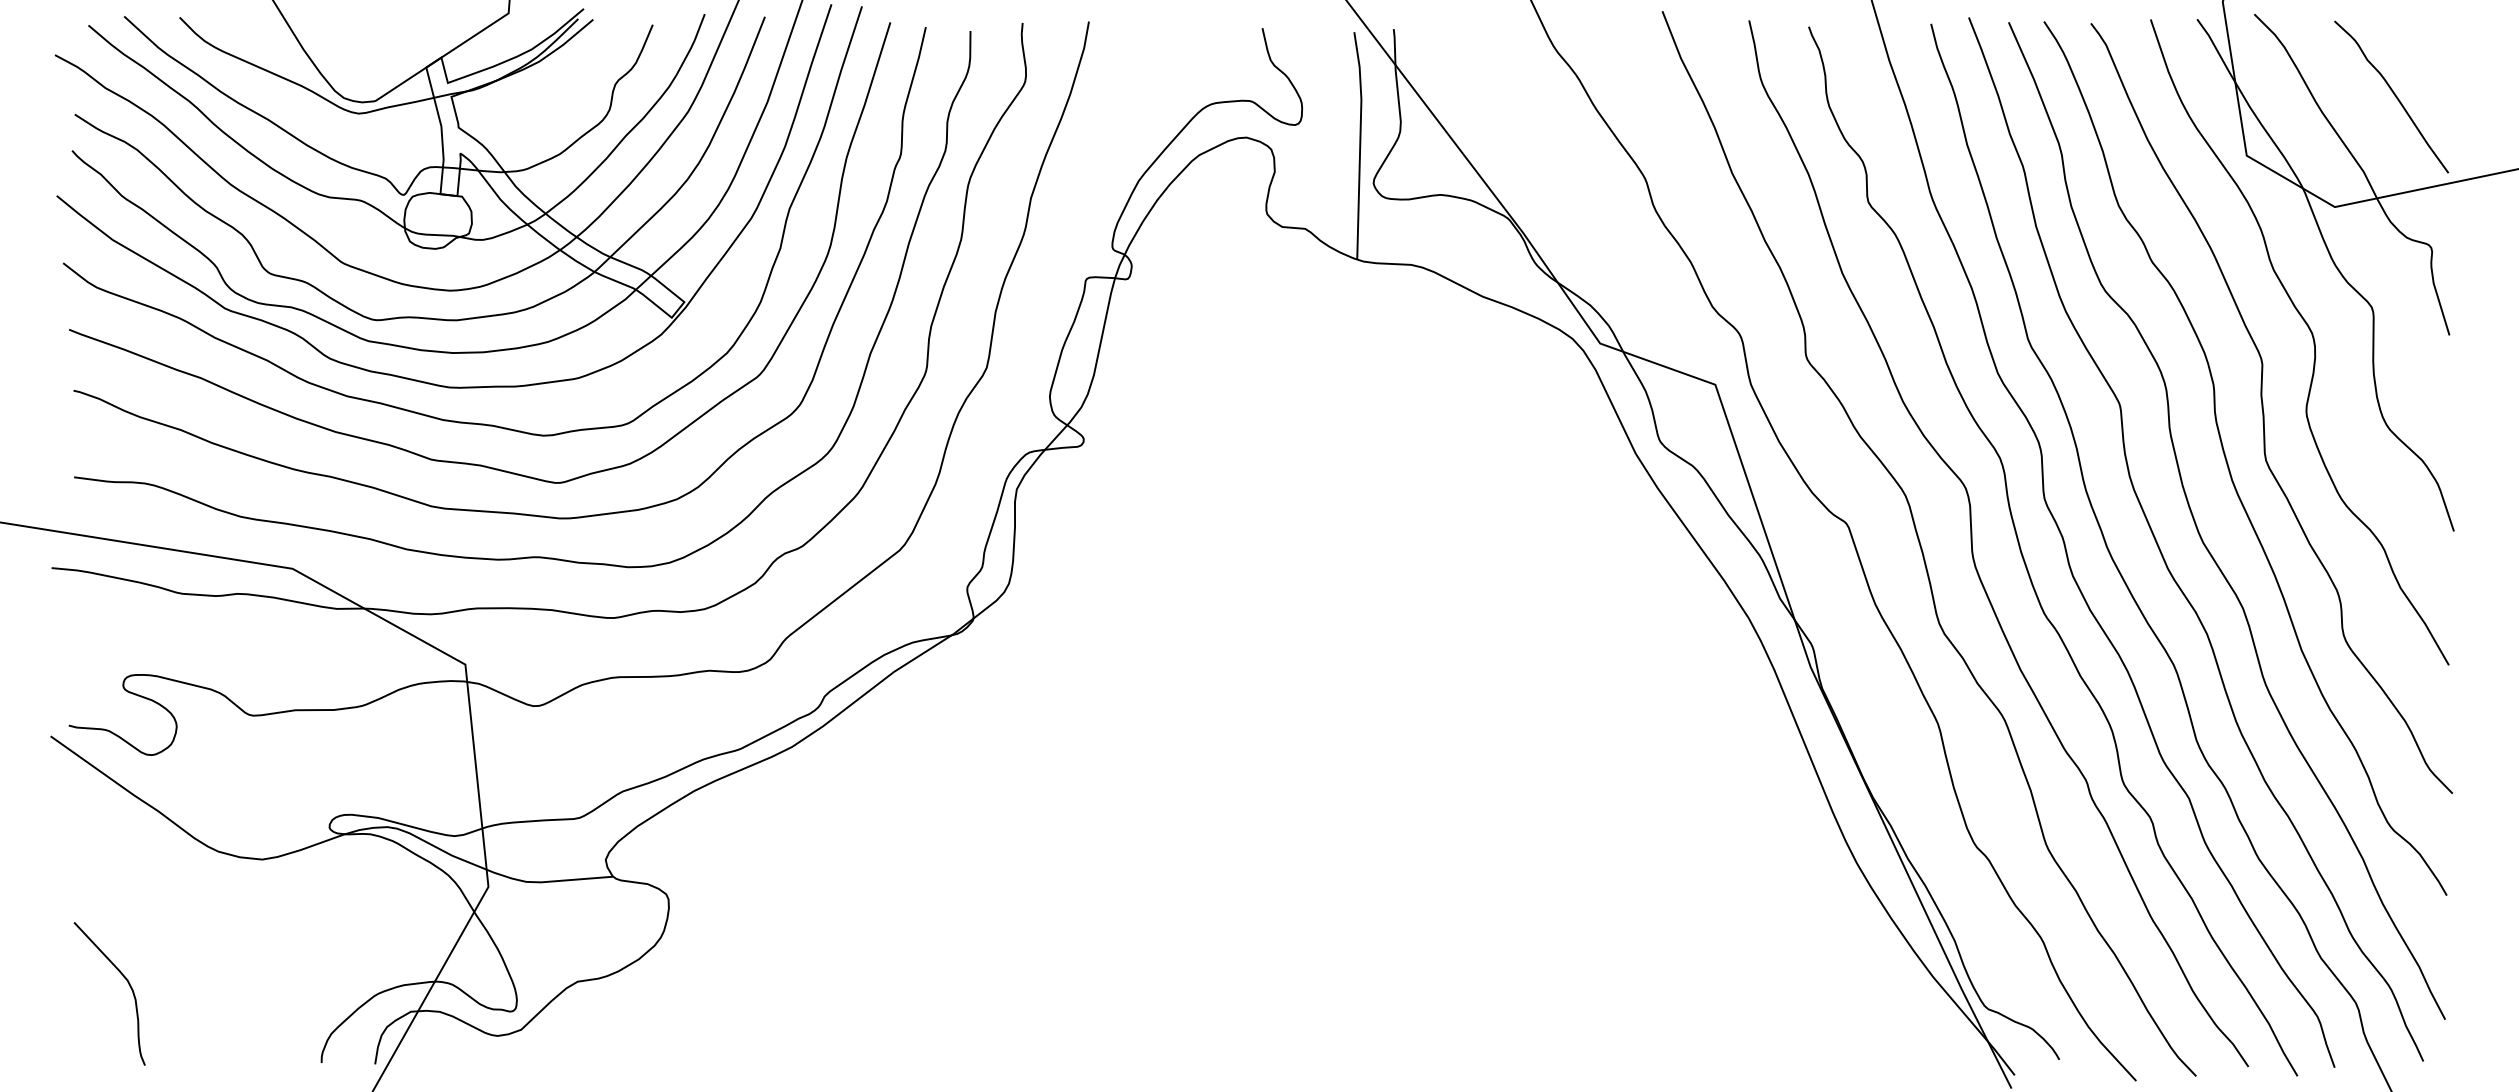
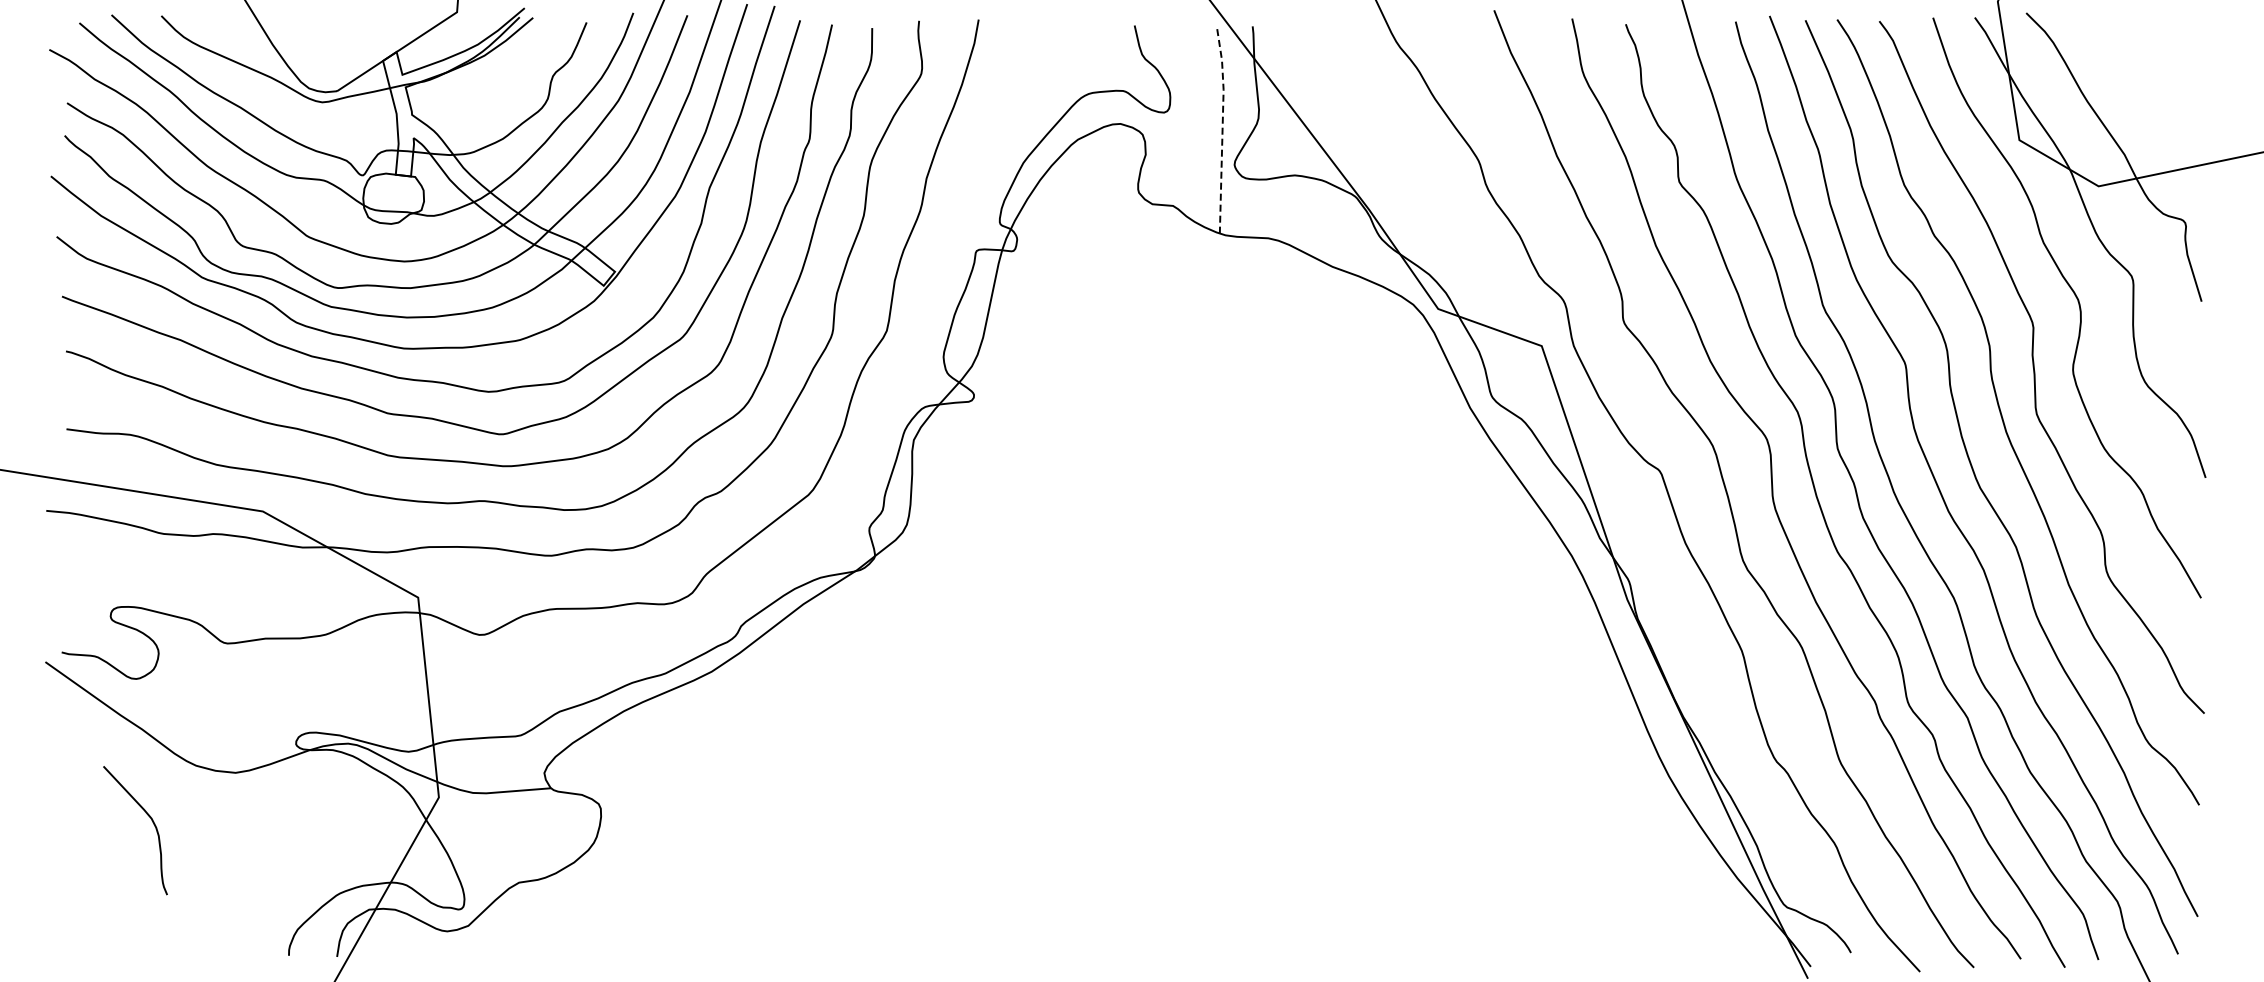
curve: (2393, 94) -> (2151, 85), removed
line: (1360, 143) -> (1222, 129), solid -> dashed
curve: (128, 984) -> (152, 822), moved

